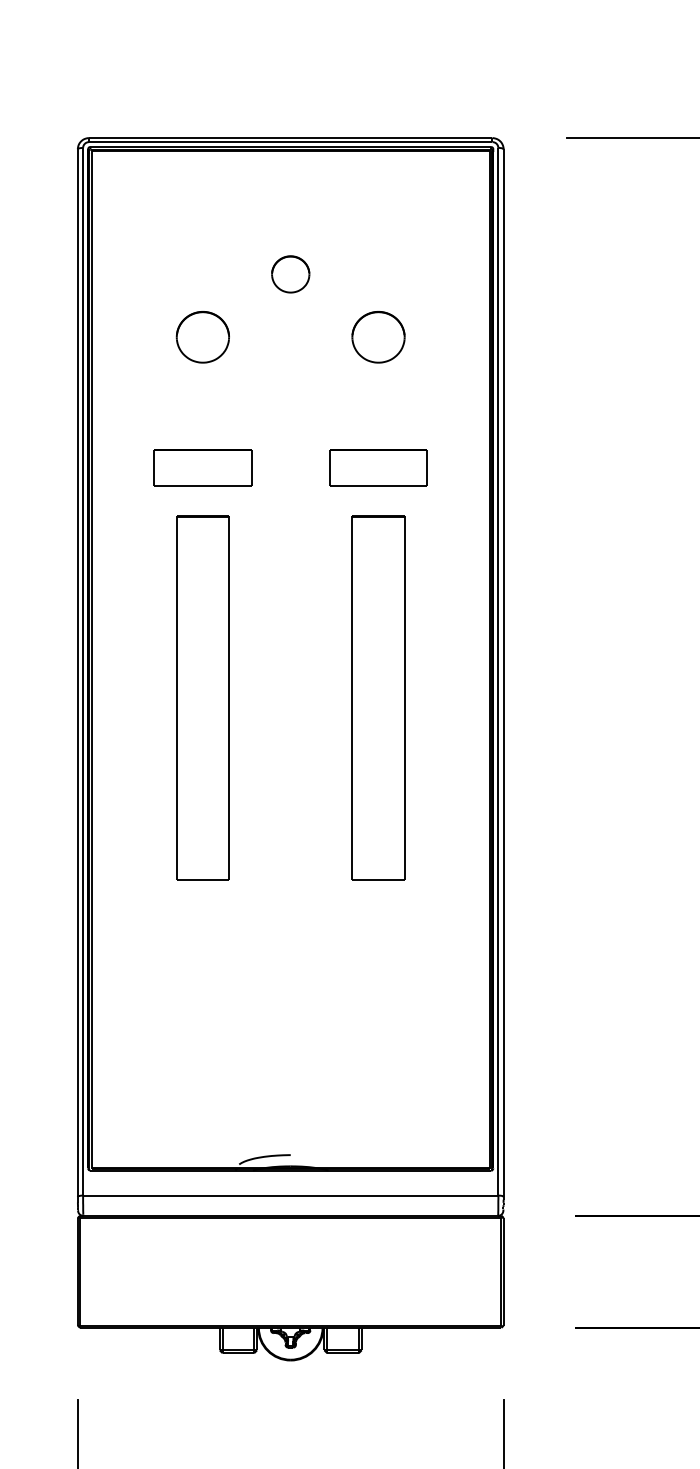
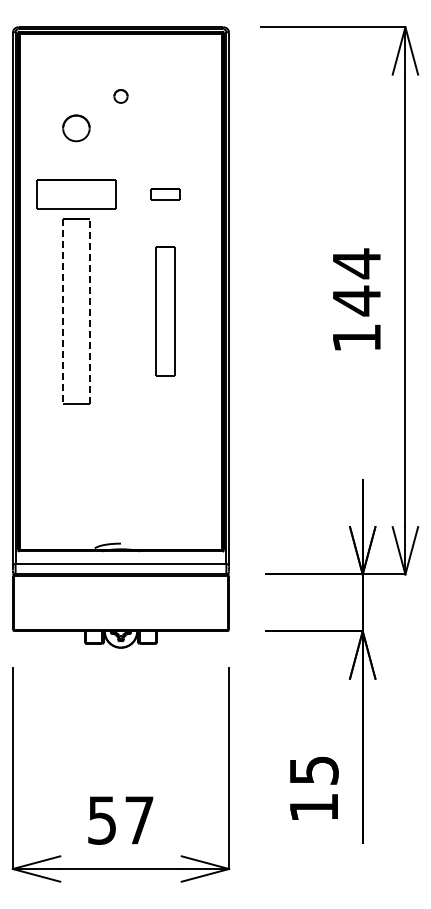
part: (289, 274) -> (120, 96), size x0.7
part: (378, 337) -> (165, 128), removed
part: (203, 467) -> (76, 194), size x1.6
part: (378, 467) -> (165, 194), size x0.6
line: (228, 697) -> (89, 311), solid -> dashed
part: (378, 697) -> (165, 311), size x0.7
line: (177, 699) -> (63, 312), solid -> dashed

